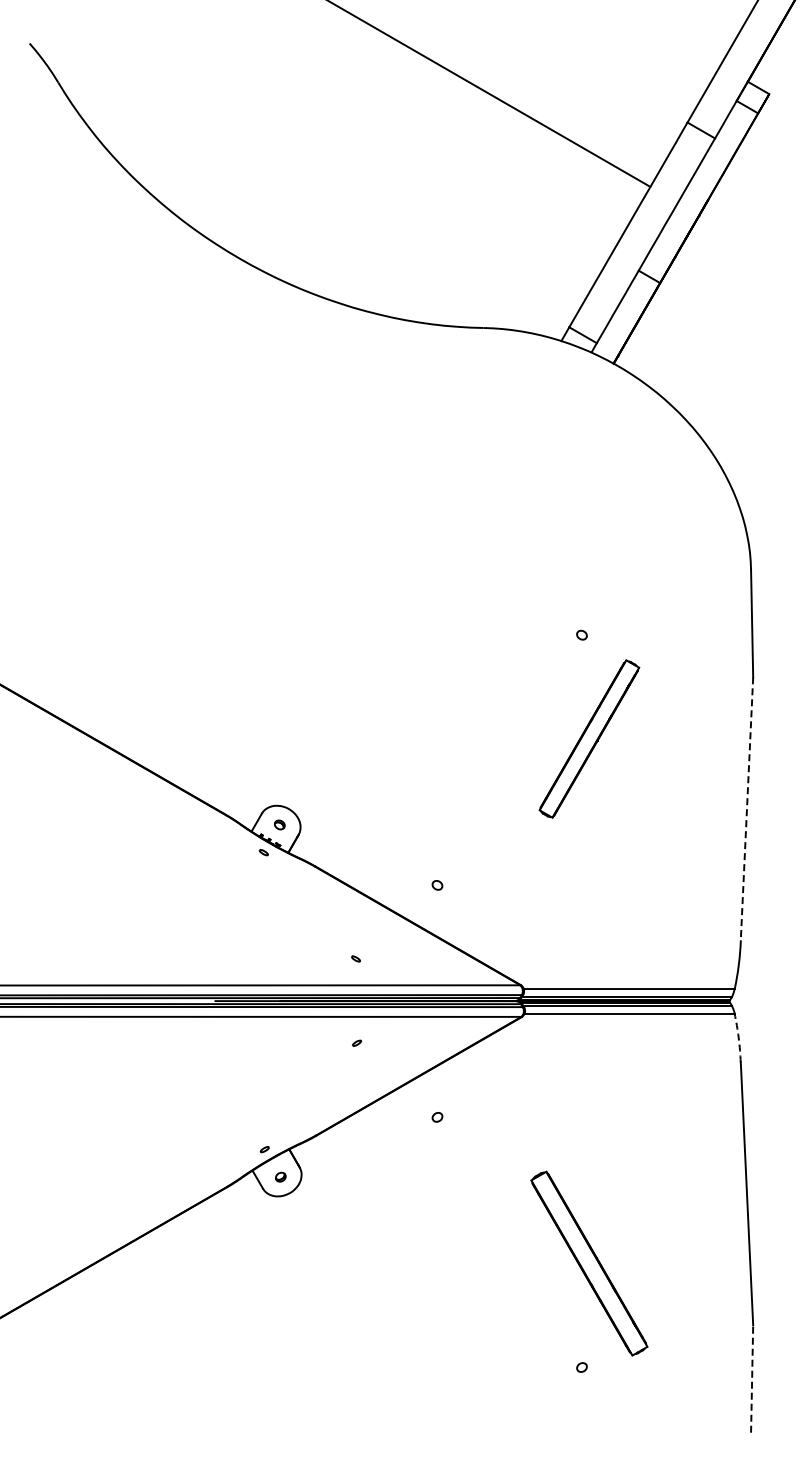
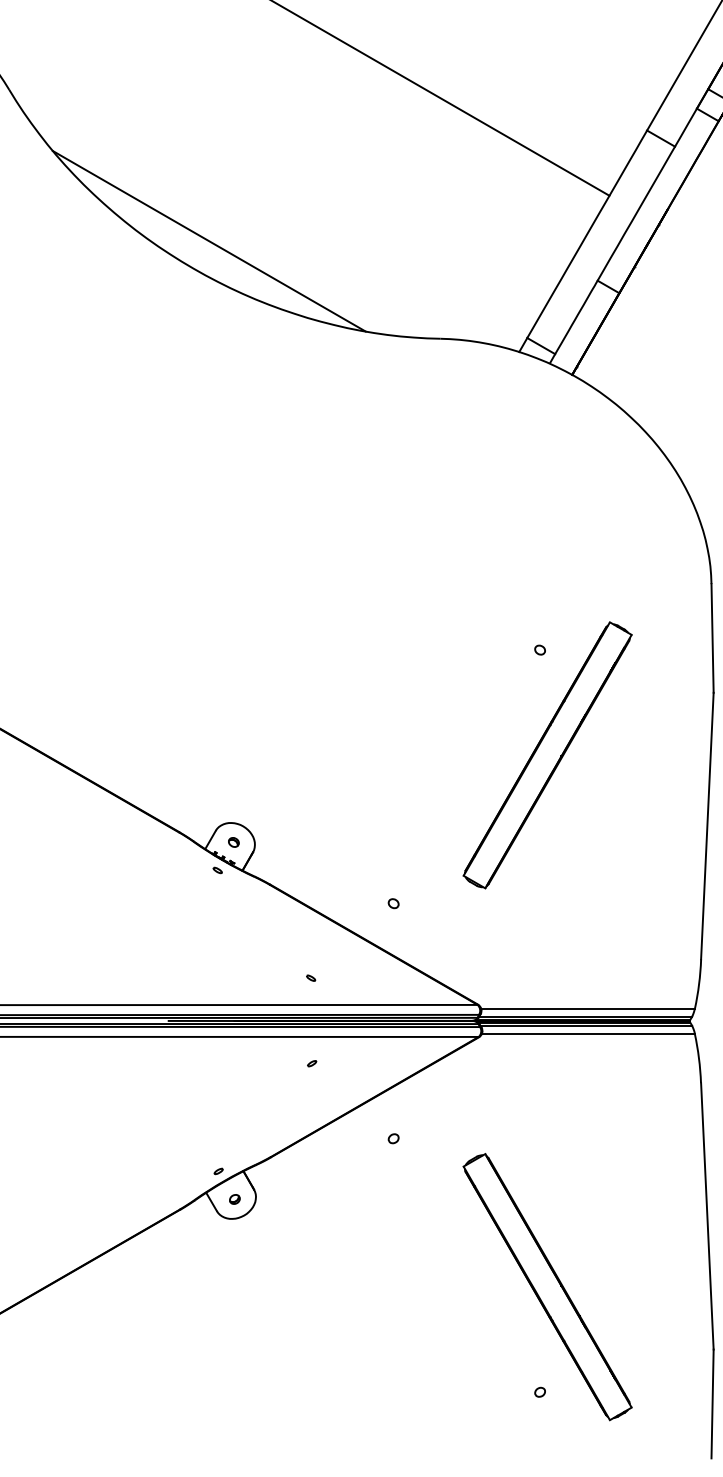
line: (255, 231) -> (209, 240), added
part: (589, 738) -> (547, 754), size x1.67
line: (747, 808) -> (707, 825), dashed -> solid
arc: (738, 1037) -> (698, 1057), dashed -> solid
part: (589, 1263) -> (547, 1286), size x1.43
line: (752, 1379) -> (712, 1404), dashed -> solid

